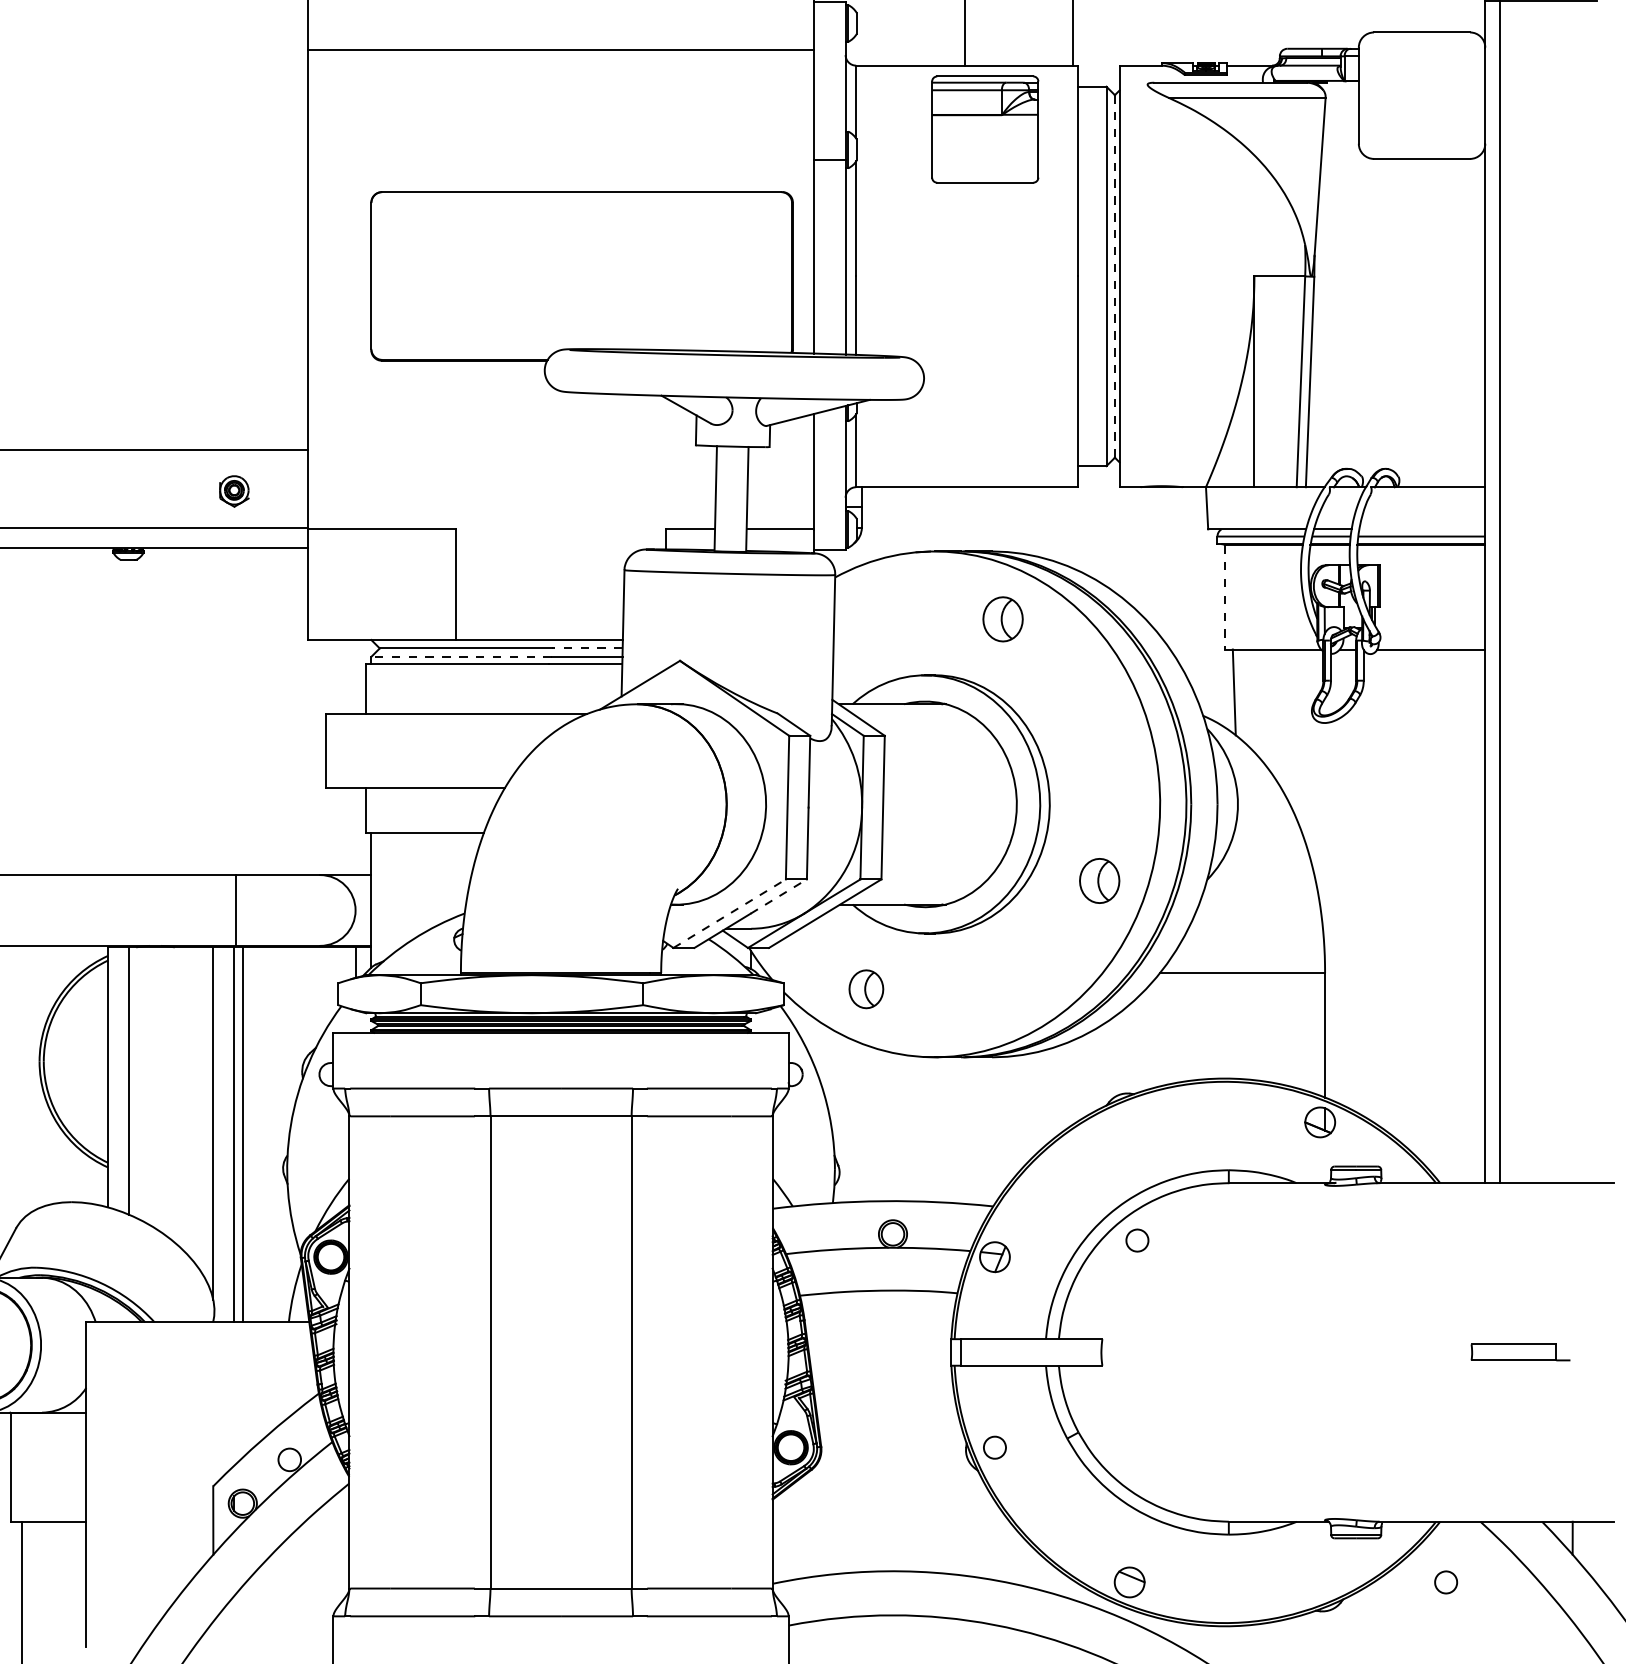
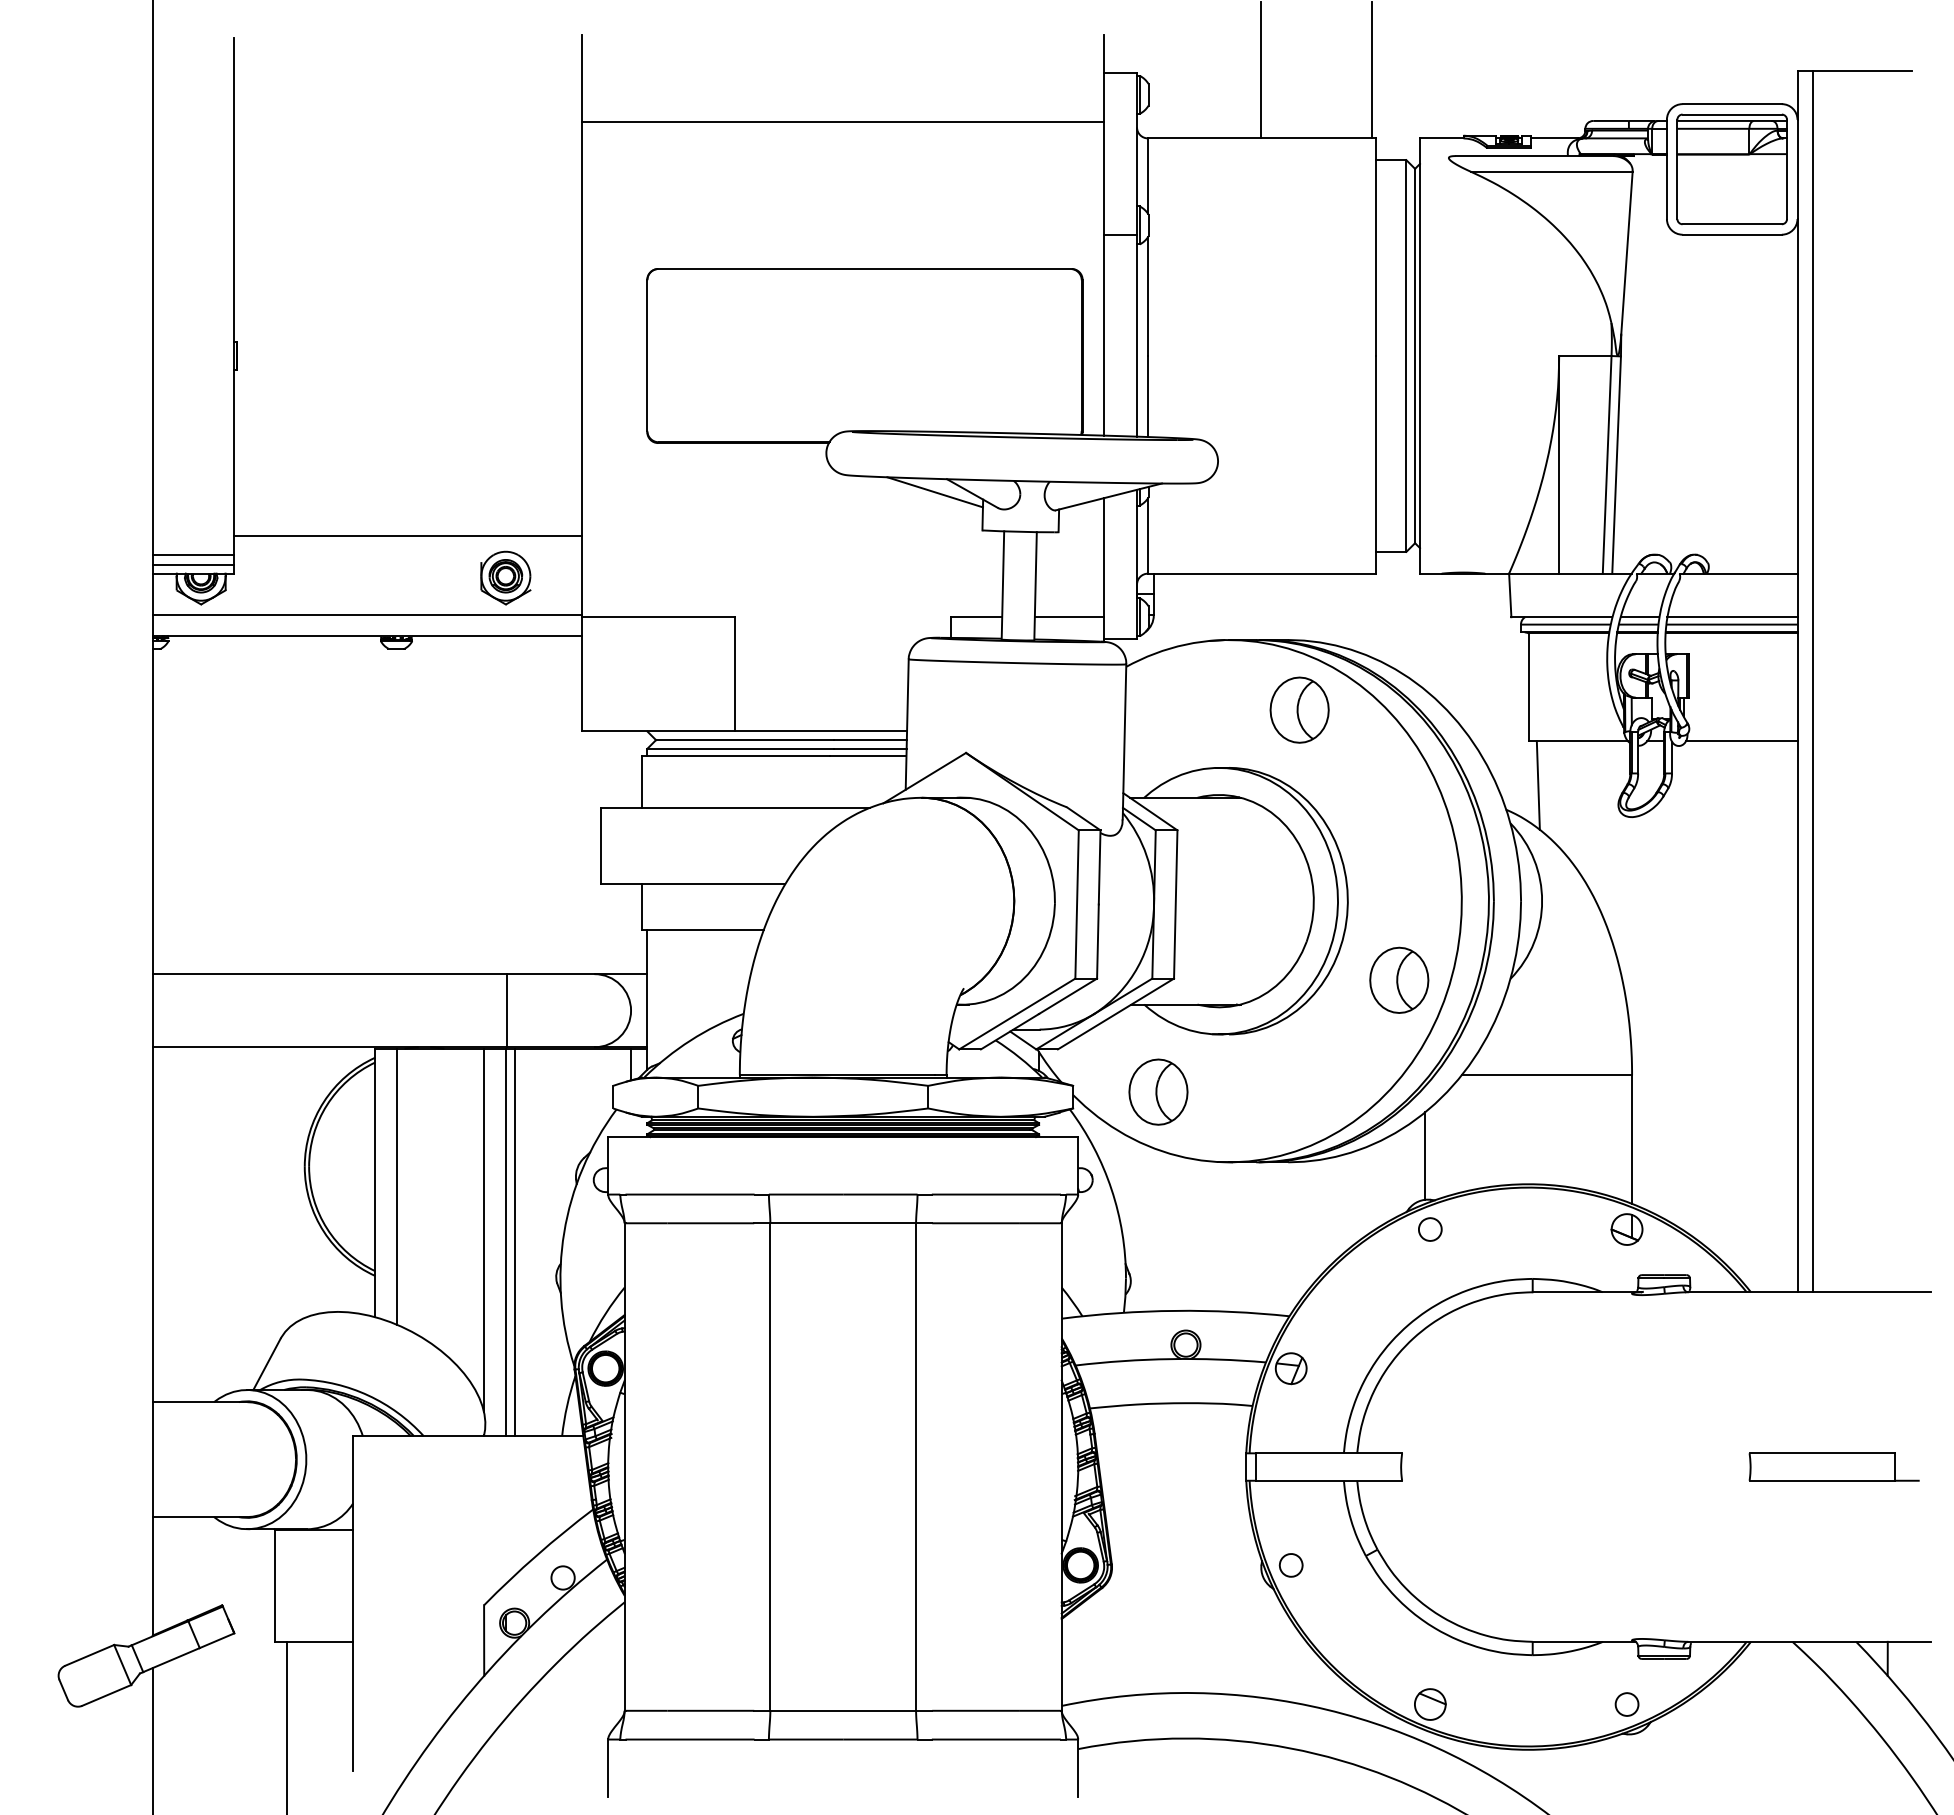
part: (984, 129) -> (1731, 169), moved
line: (1115, 276) -> (1415, 356), dashed -> solid
line: (649, 408) -> (934, 492), added
part: (233, 490) -> (505, 577), size x1.67
line: (1422, 529) -> (1732, 617), added
line: (1224, 597) -> (1528, 687), dashed -> solid
part: (1002, 618) -> (1299, 709), size x1.43
line: (587, 648) -> (870, 740), dashed -> solid
line: (461, 656) -> (740, 748), dashed -> solid
part: (1099, 880) -> (1399, 979), size x1.43
line: (779, 896) -> (1068, 996), dashed -> solid
line: (729, 913) -> (1017, 1013), dashed -> solid
part: (866, 988) -> (1158, 1091), size x1.67
line: (1125, 1050) -> (1425, 1155), added
part: (1137, 1240) -> (1430, 1229), moved
part: (1520, 1351) -> (1833, 1466), size x1.67
part: (1445, 1582) -> (1626, 1704), moved

